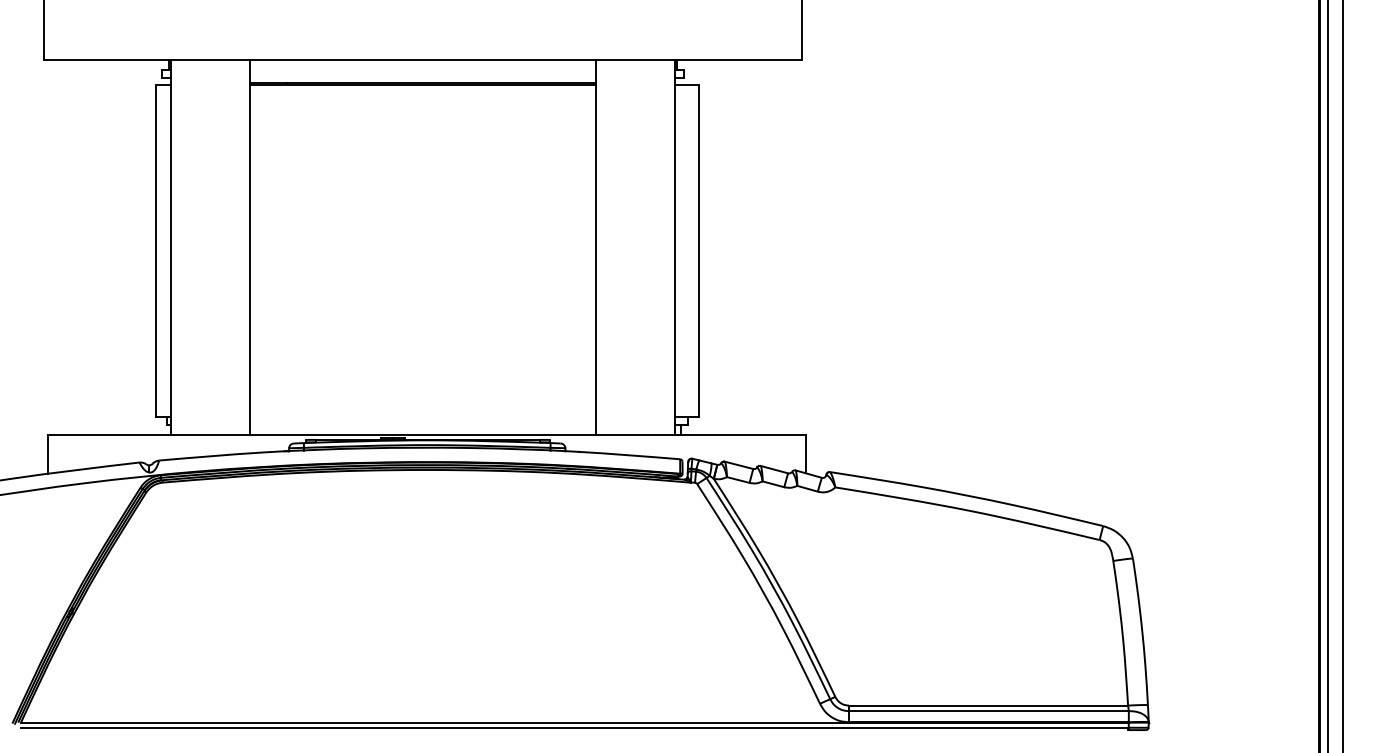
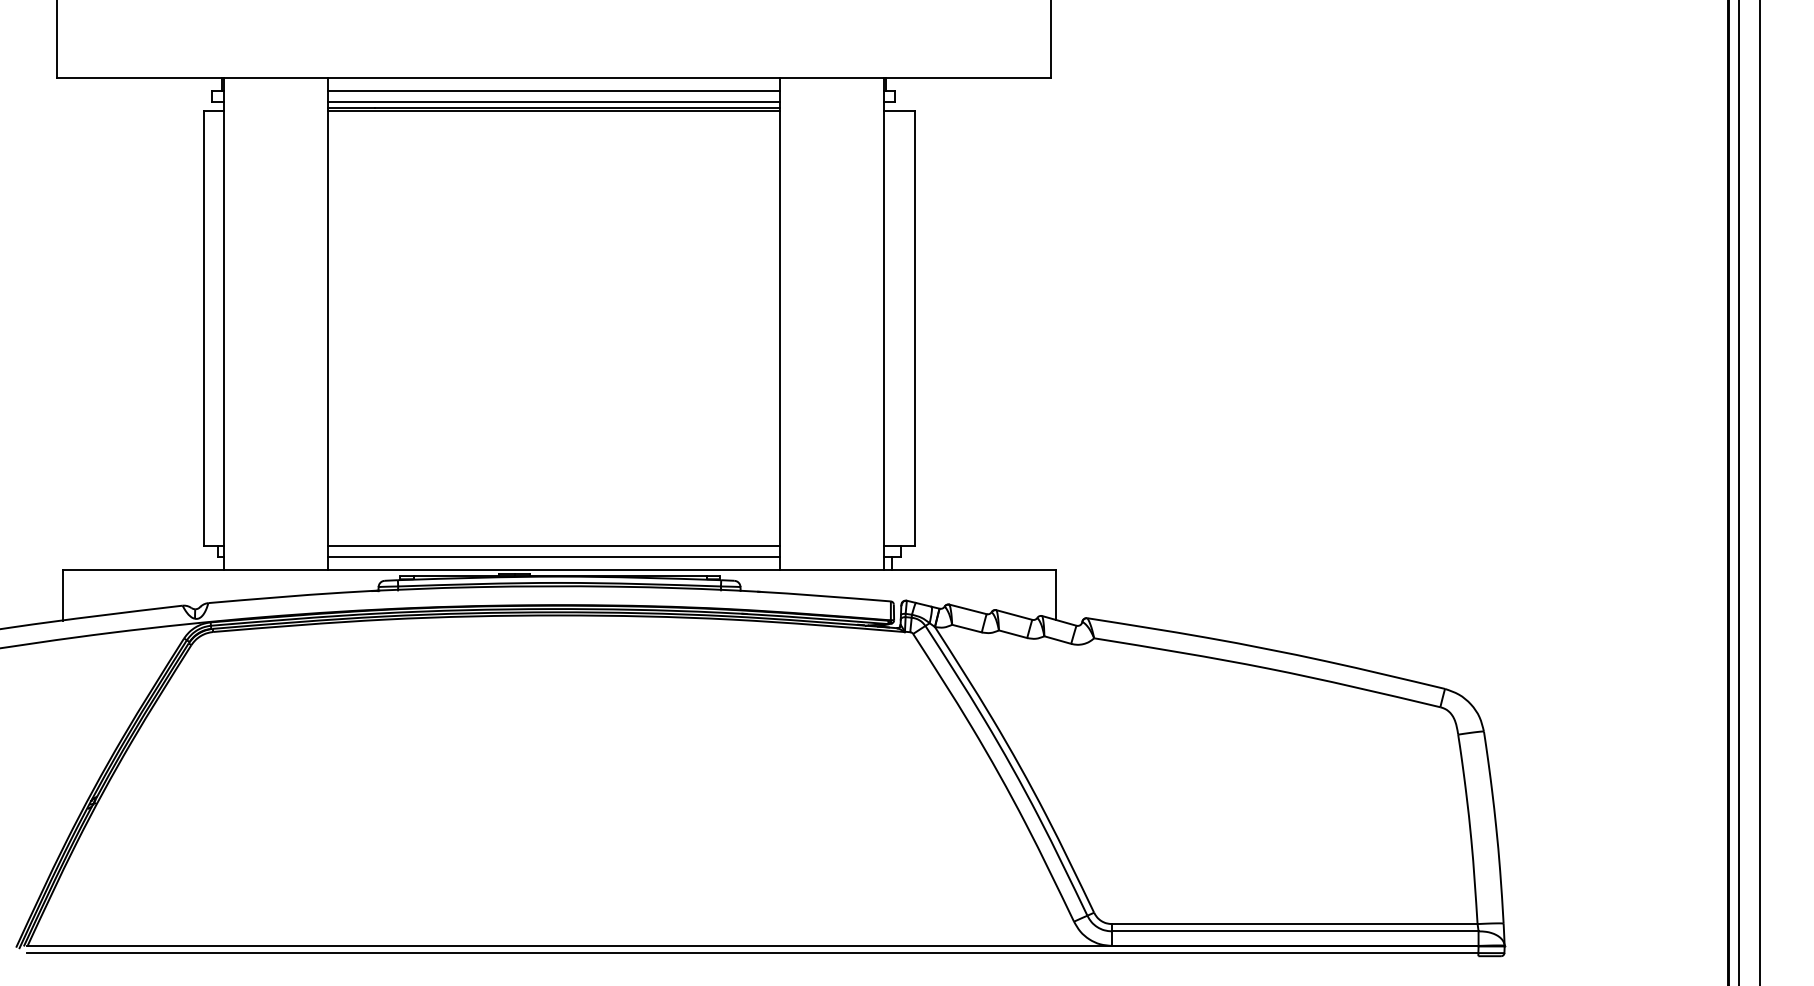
line: (422, 69) -> (553, 91), added
line: (422, 77) -> (553, 101), added
line: (423, 417) -> (554, 546), added
line: (422, 424) -> (553, 556), added

